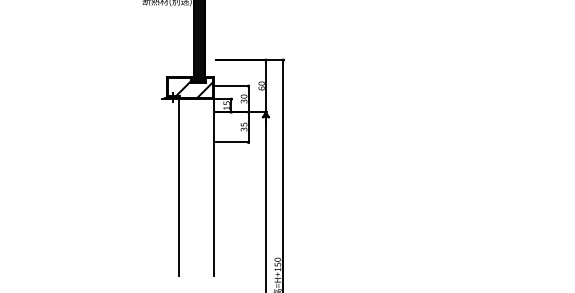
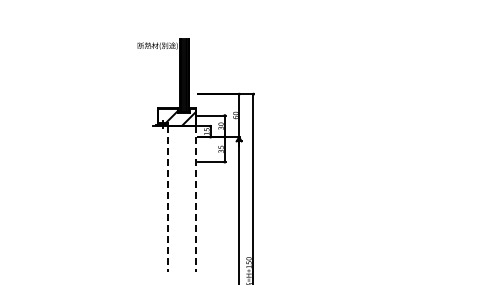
line: (179, 187) -> (167, 199), solid -> dashed
line: (214, 187) -> (196, 199), solid -> dashed

